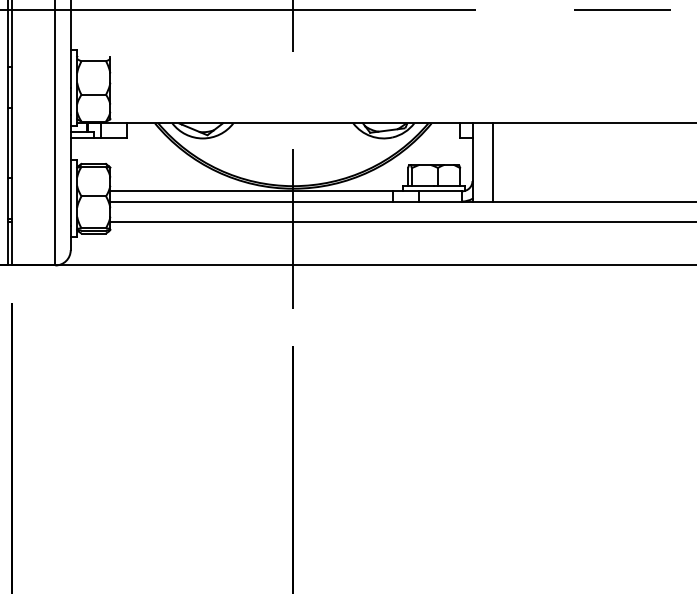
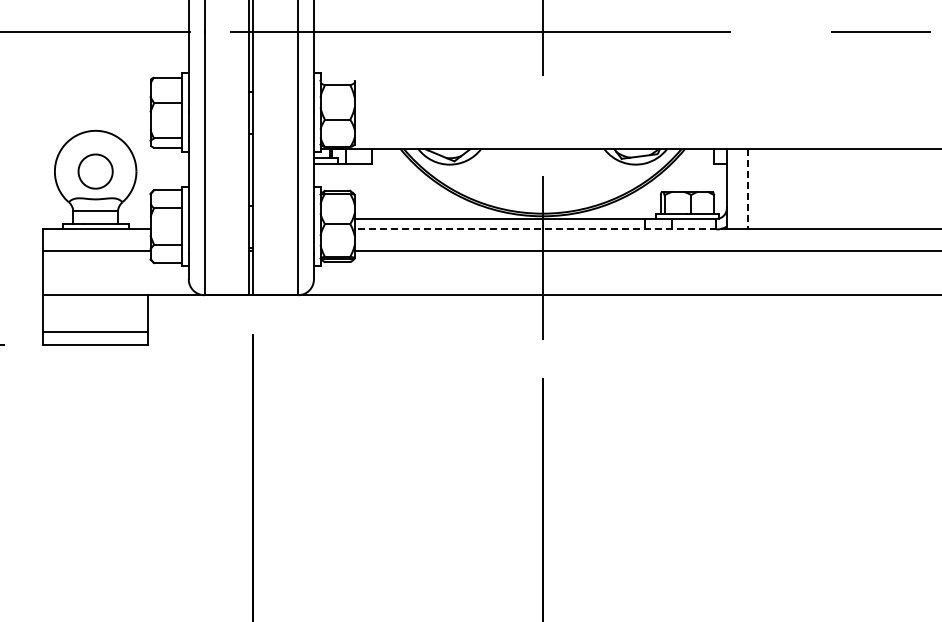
line: (492, 162) -> (747, 189), solid -> dashed
line: (291, 201) -> (540, 229), solid -> dashed

